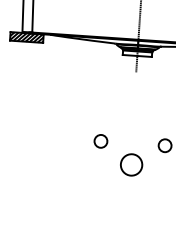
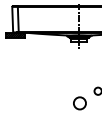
circle: (100, 140) -> (61, 90), removed

